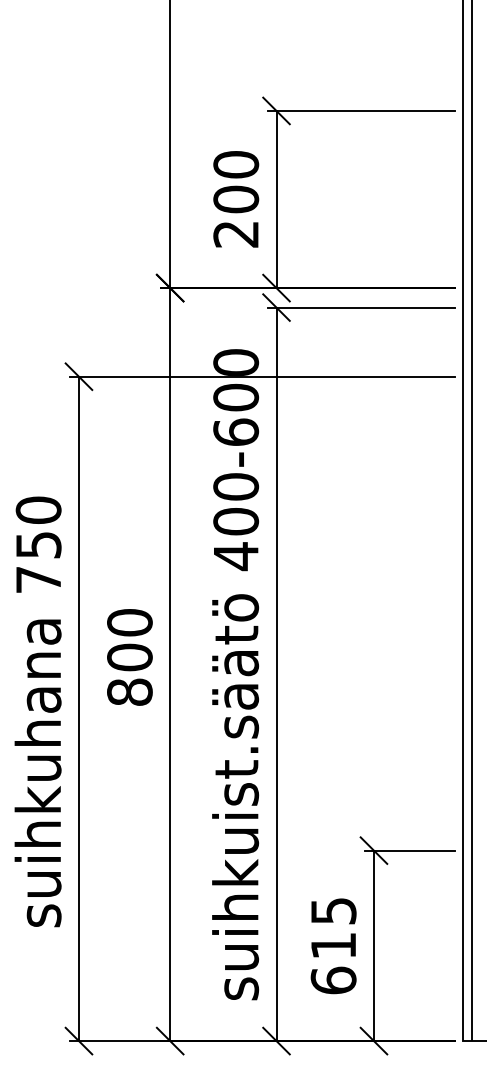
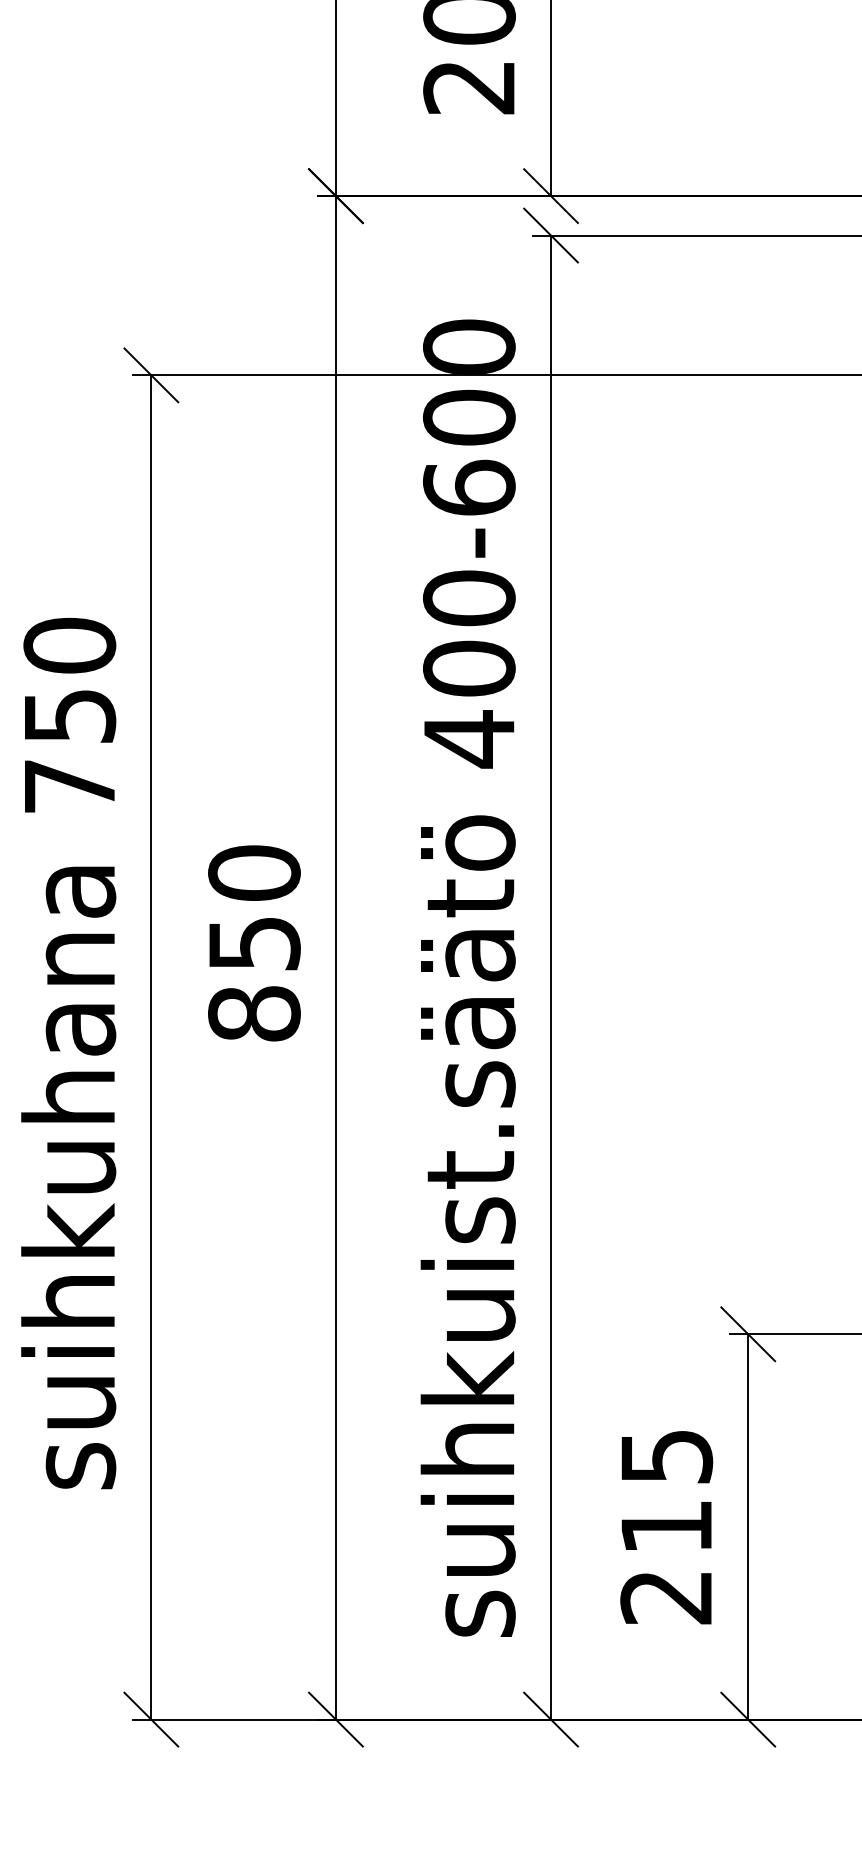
text: (129, 657) -> (253, 943), 800 -> 850
text: (333, 980) -> (666, 1597), 615 -> 215

